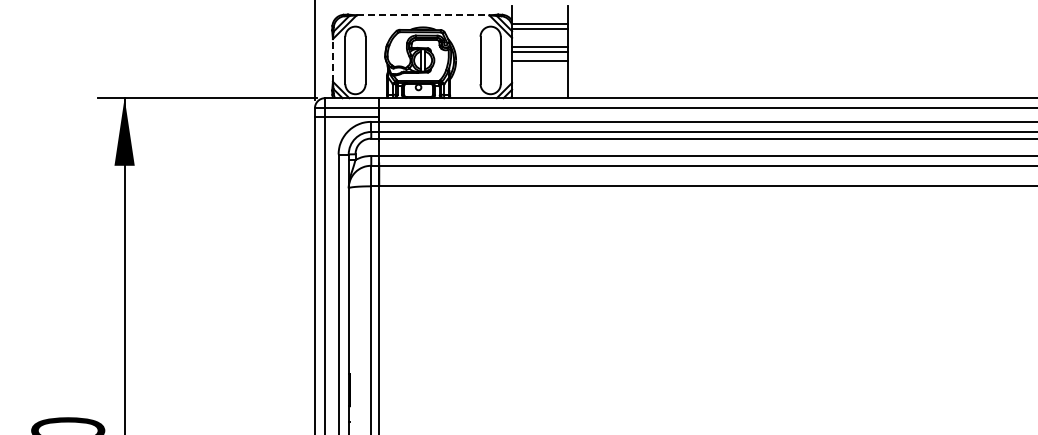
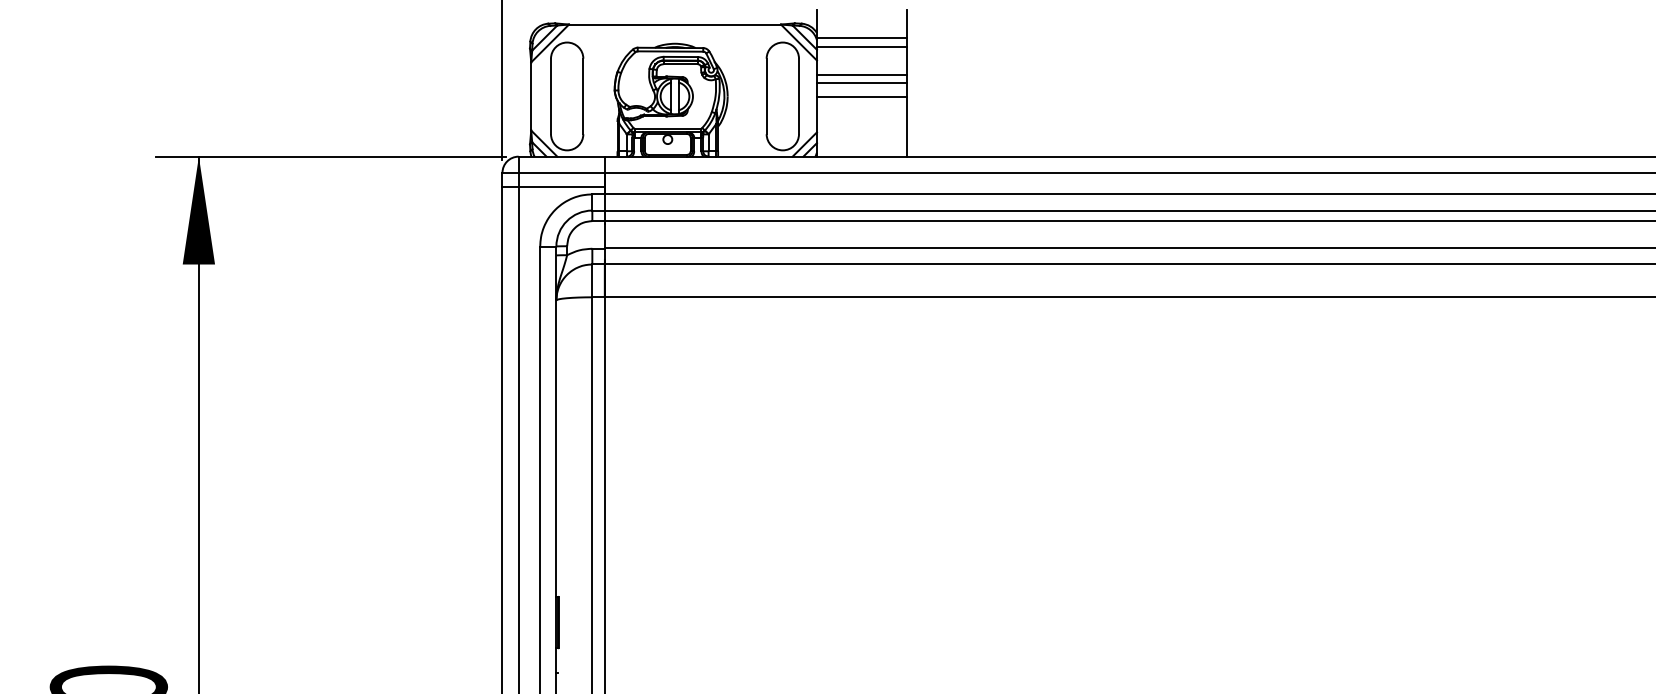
line: (423, 15) -> (675, 24), dashed -> solid
line: (332, 59) -> (530, 94), dashed -> solid

